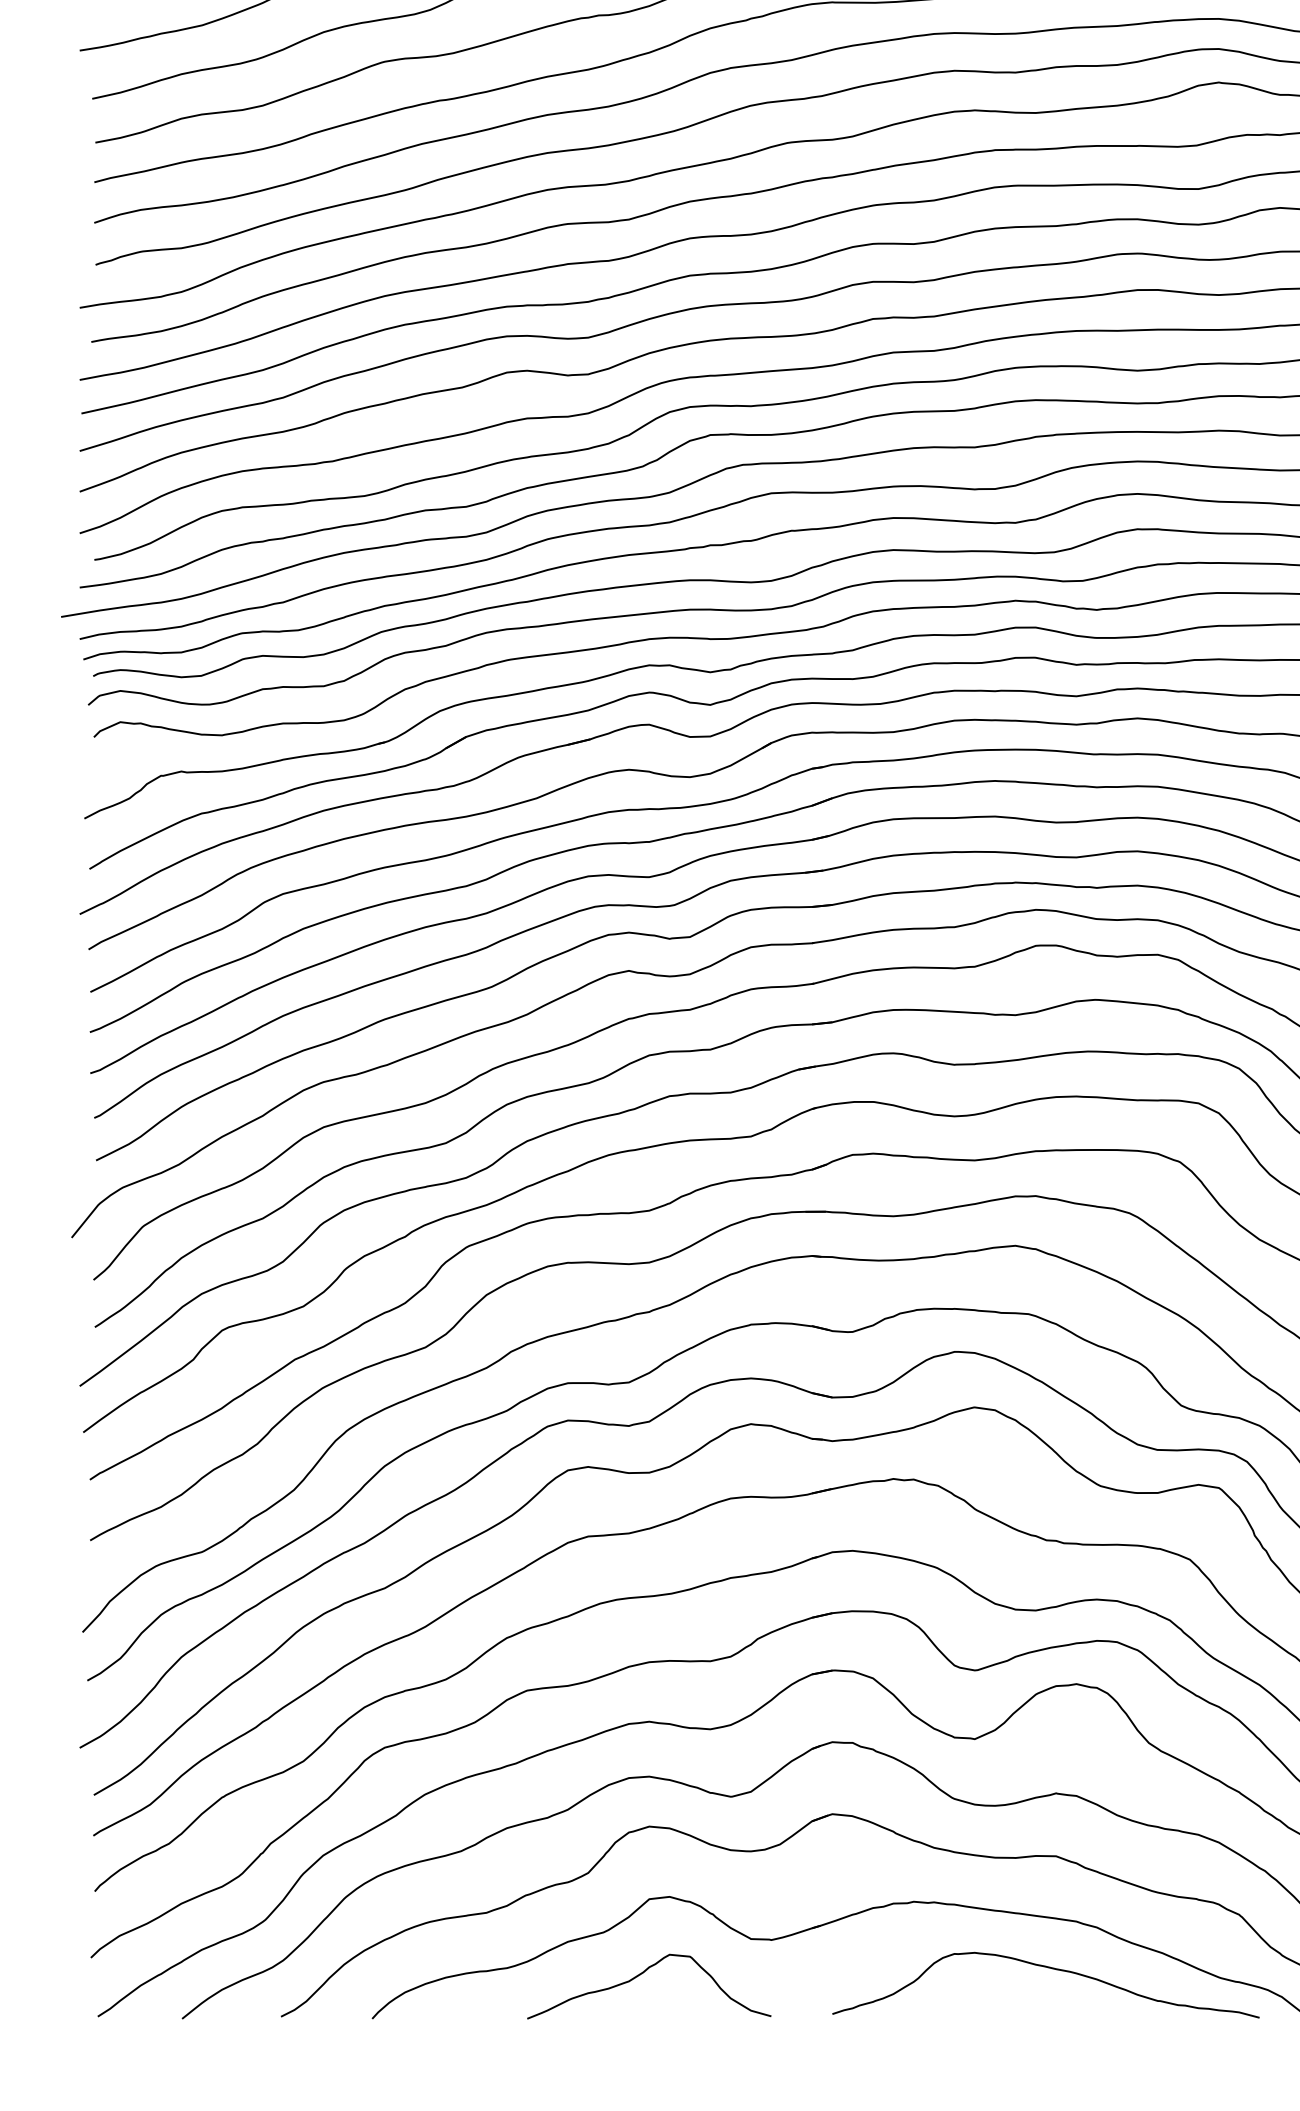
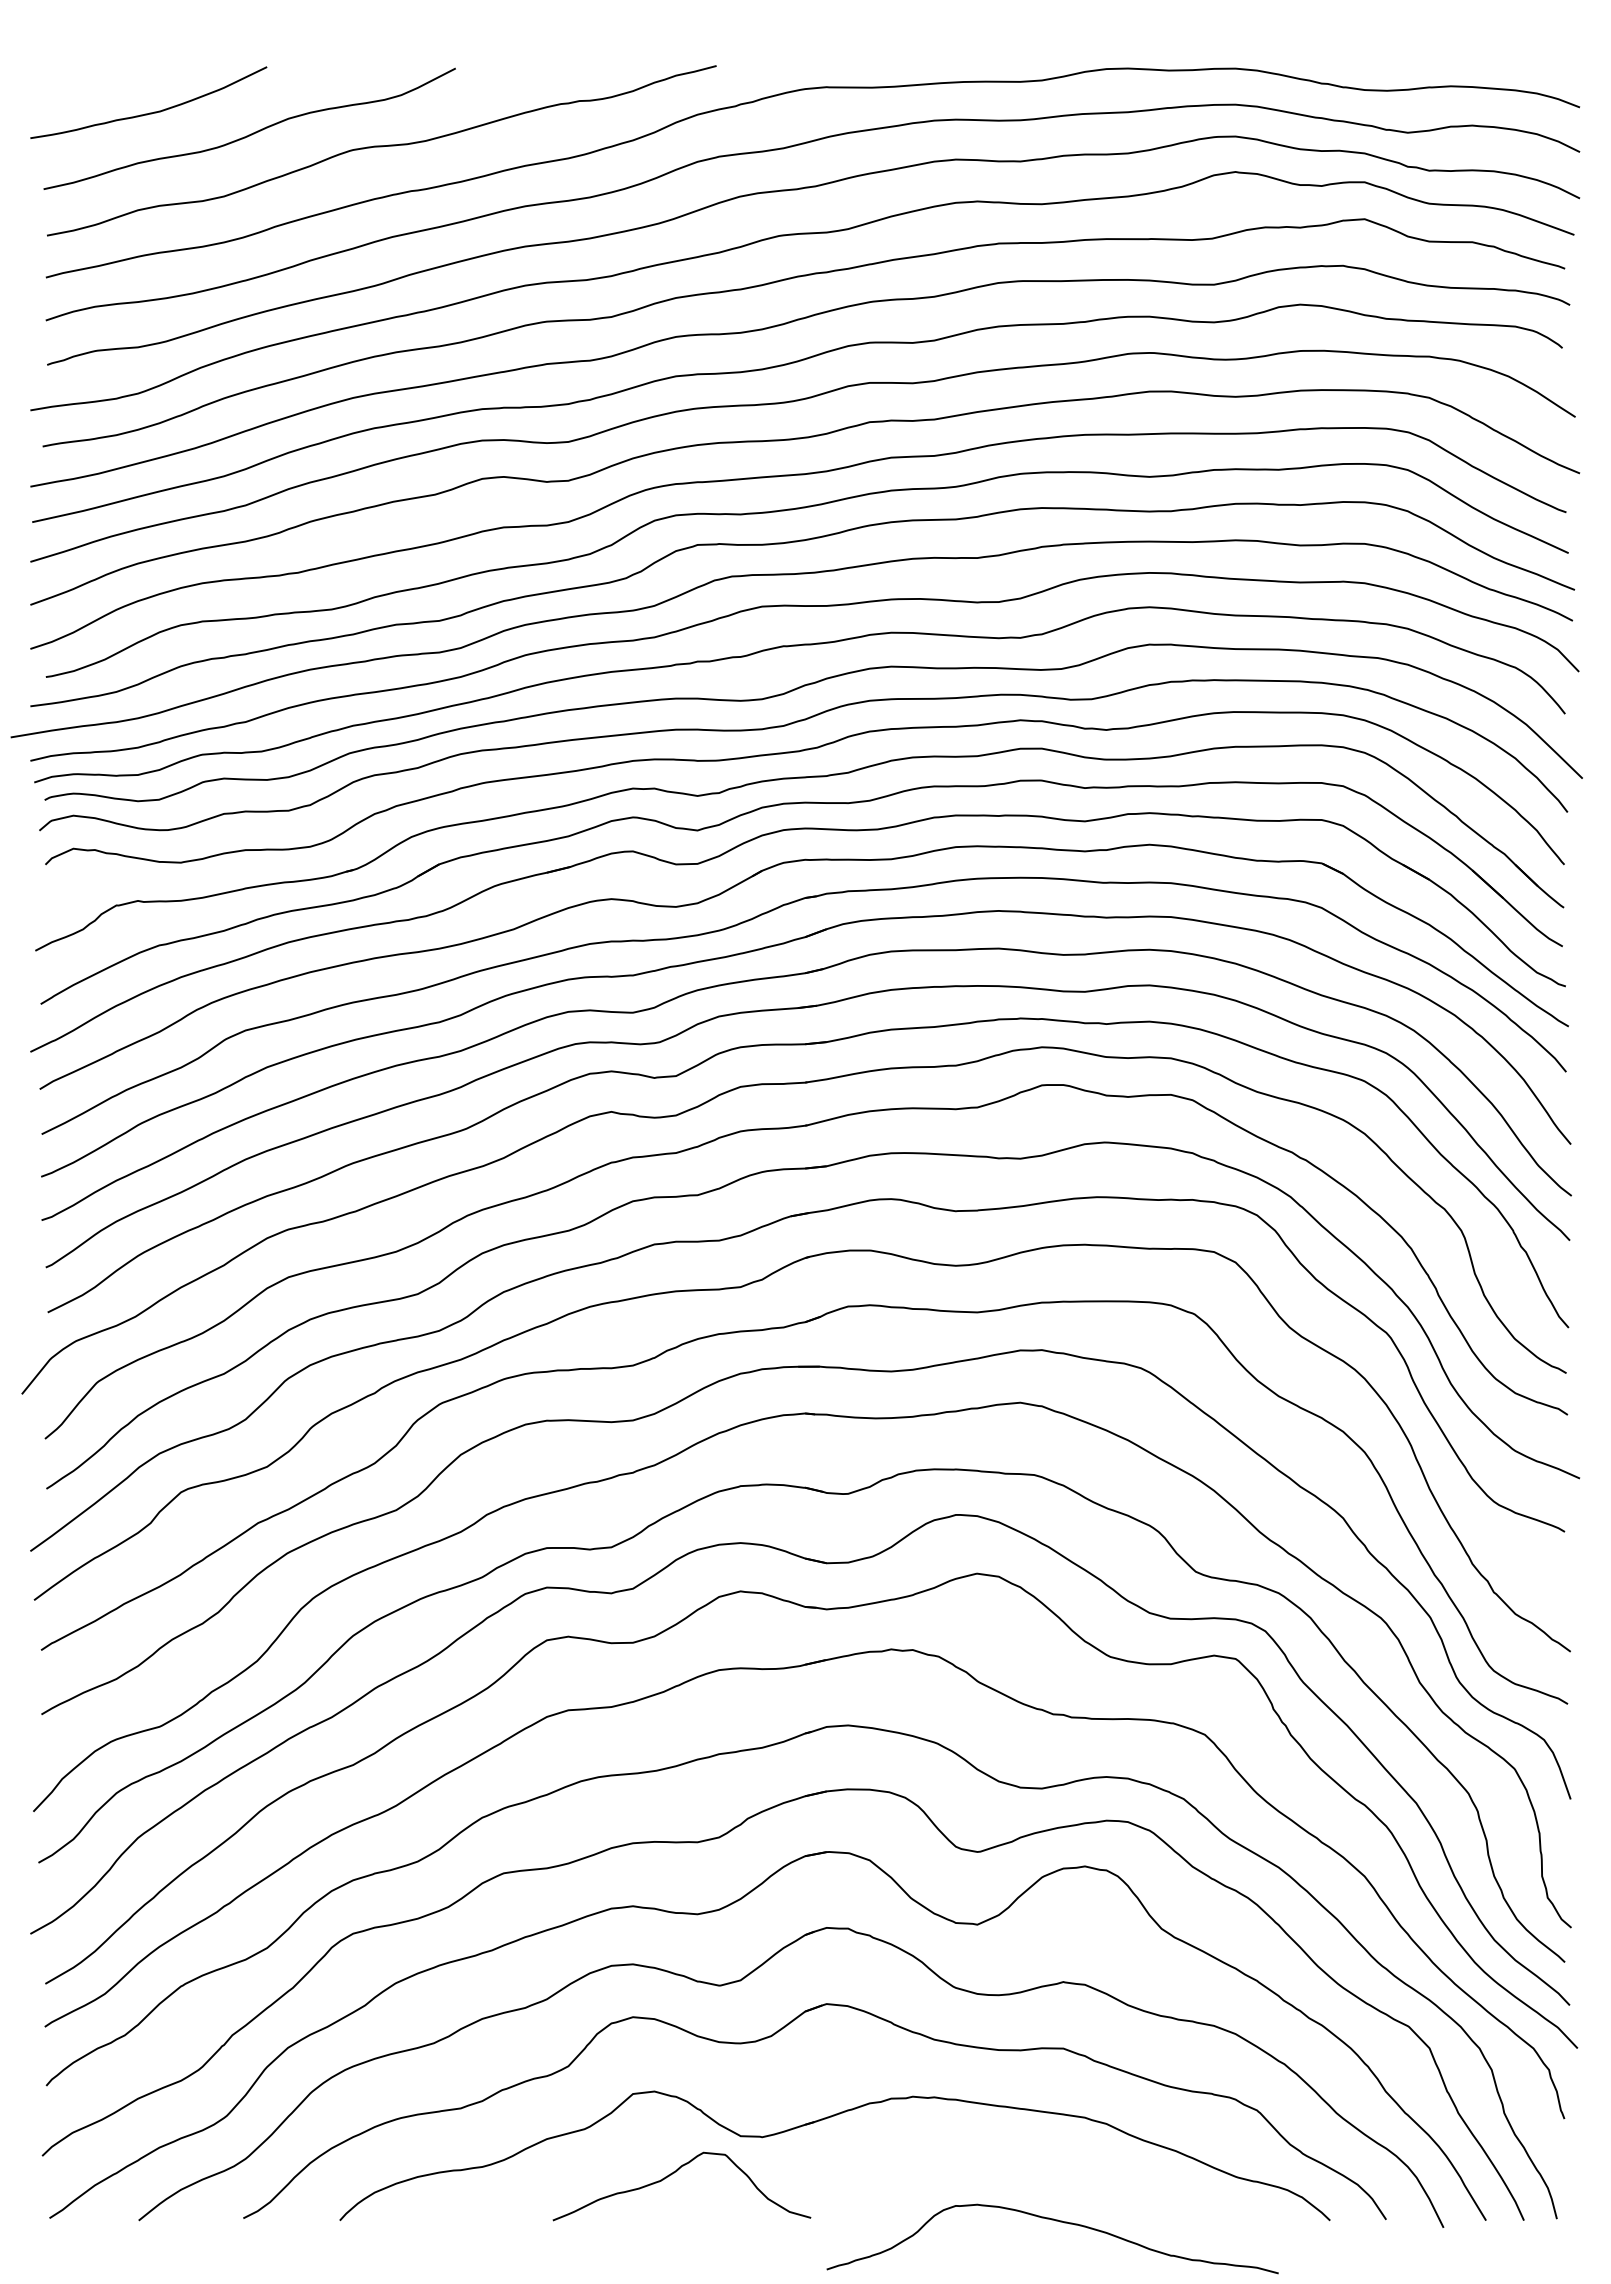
curve: (1048, 1968) -> (1055, 2221), moved
curve: (642, 1974) -> (674, 2173), moved

